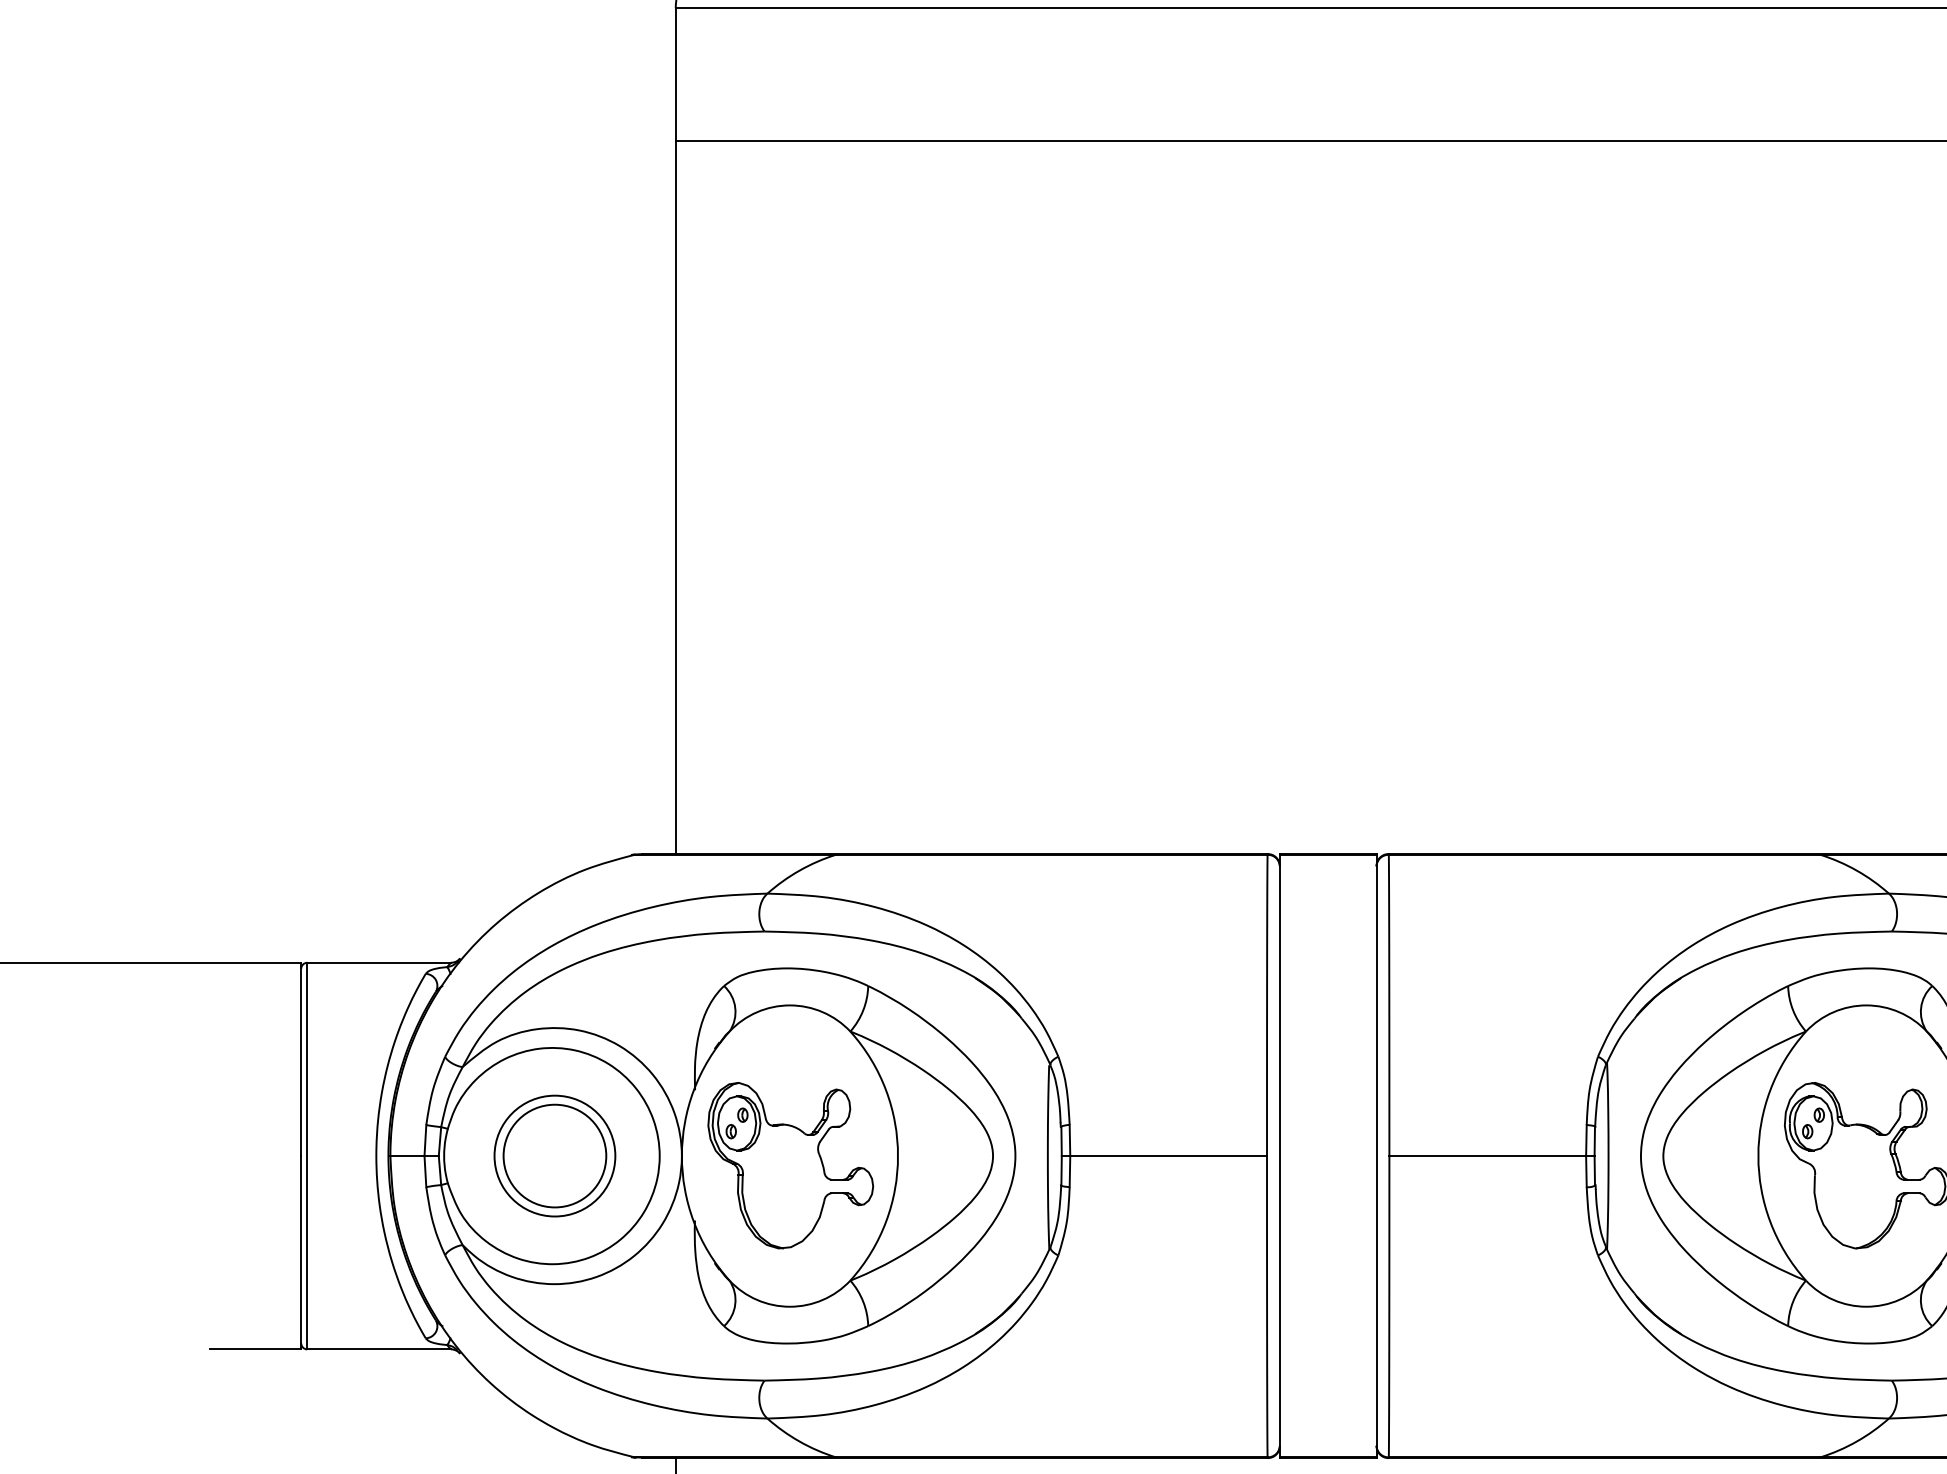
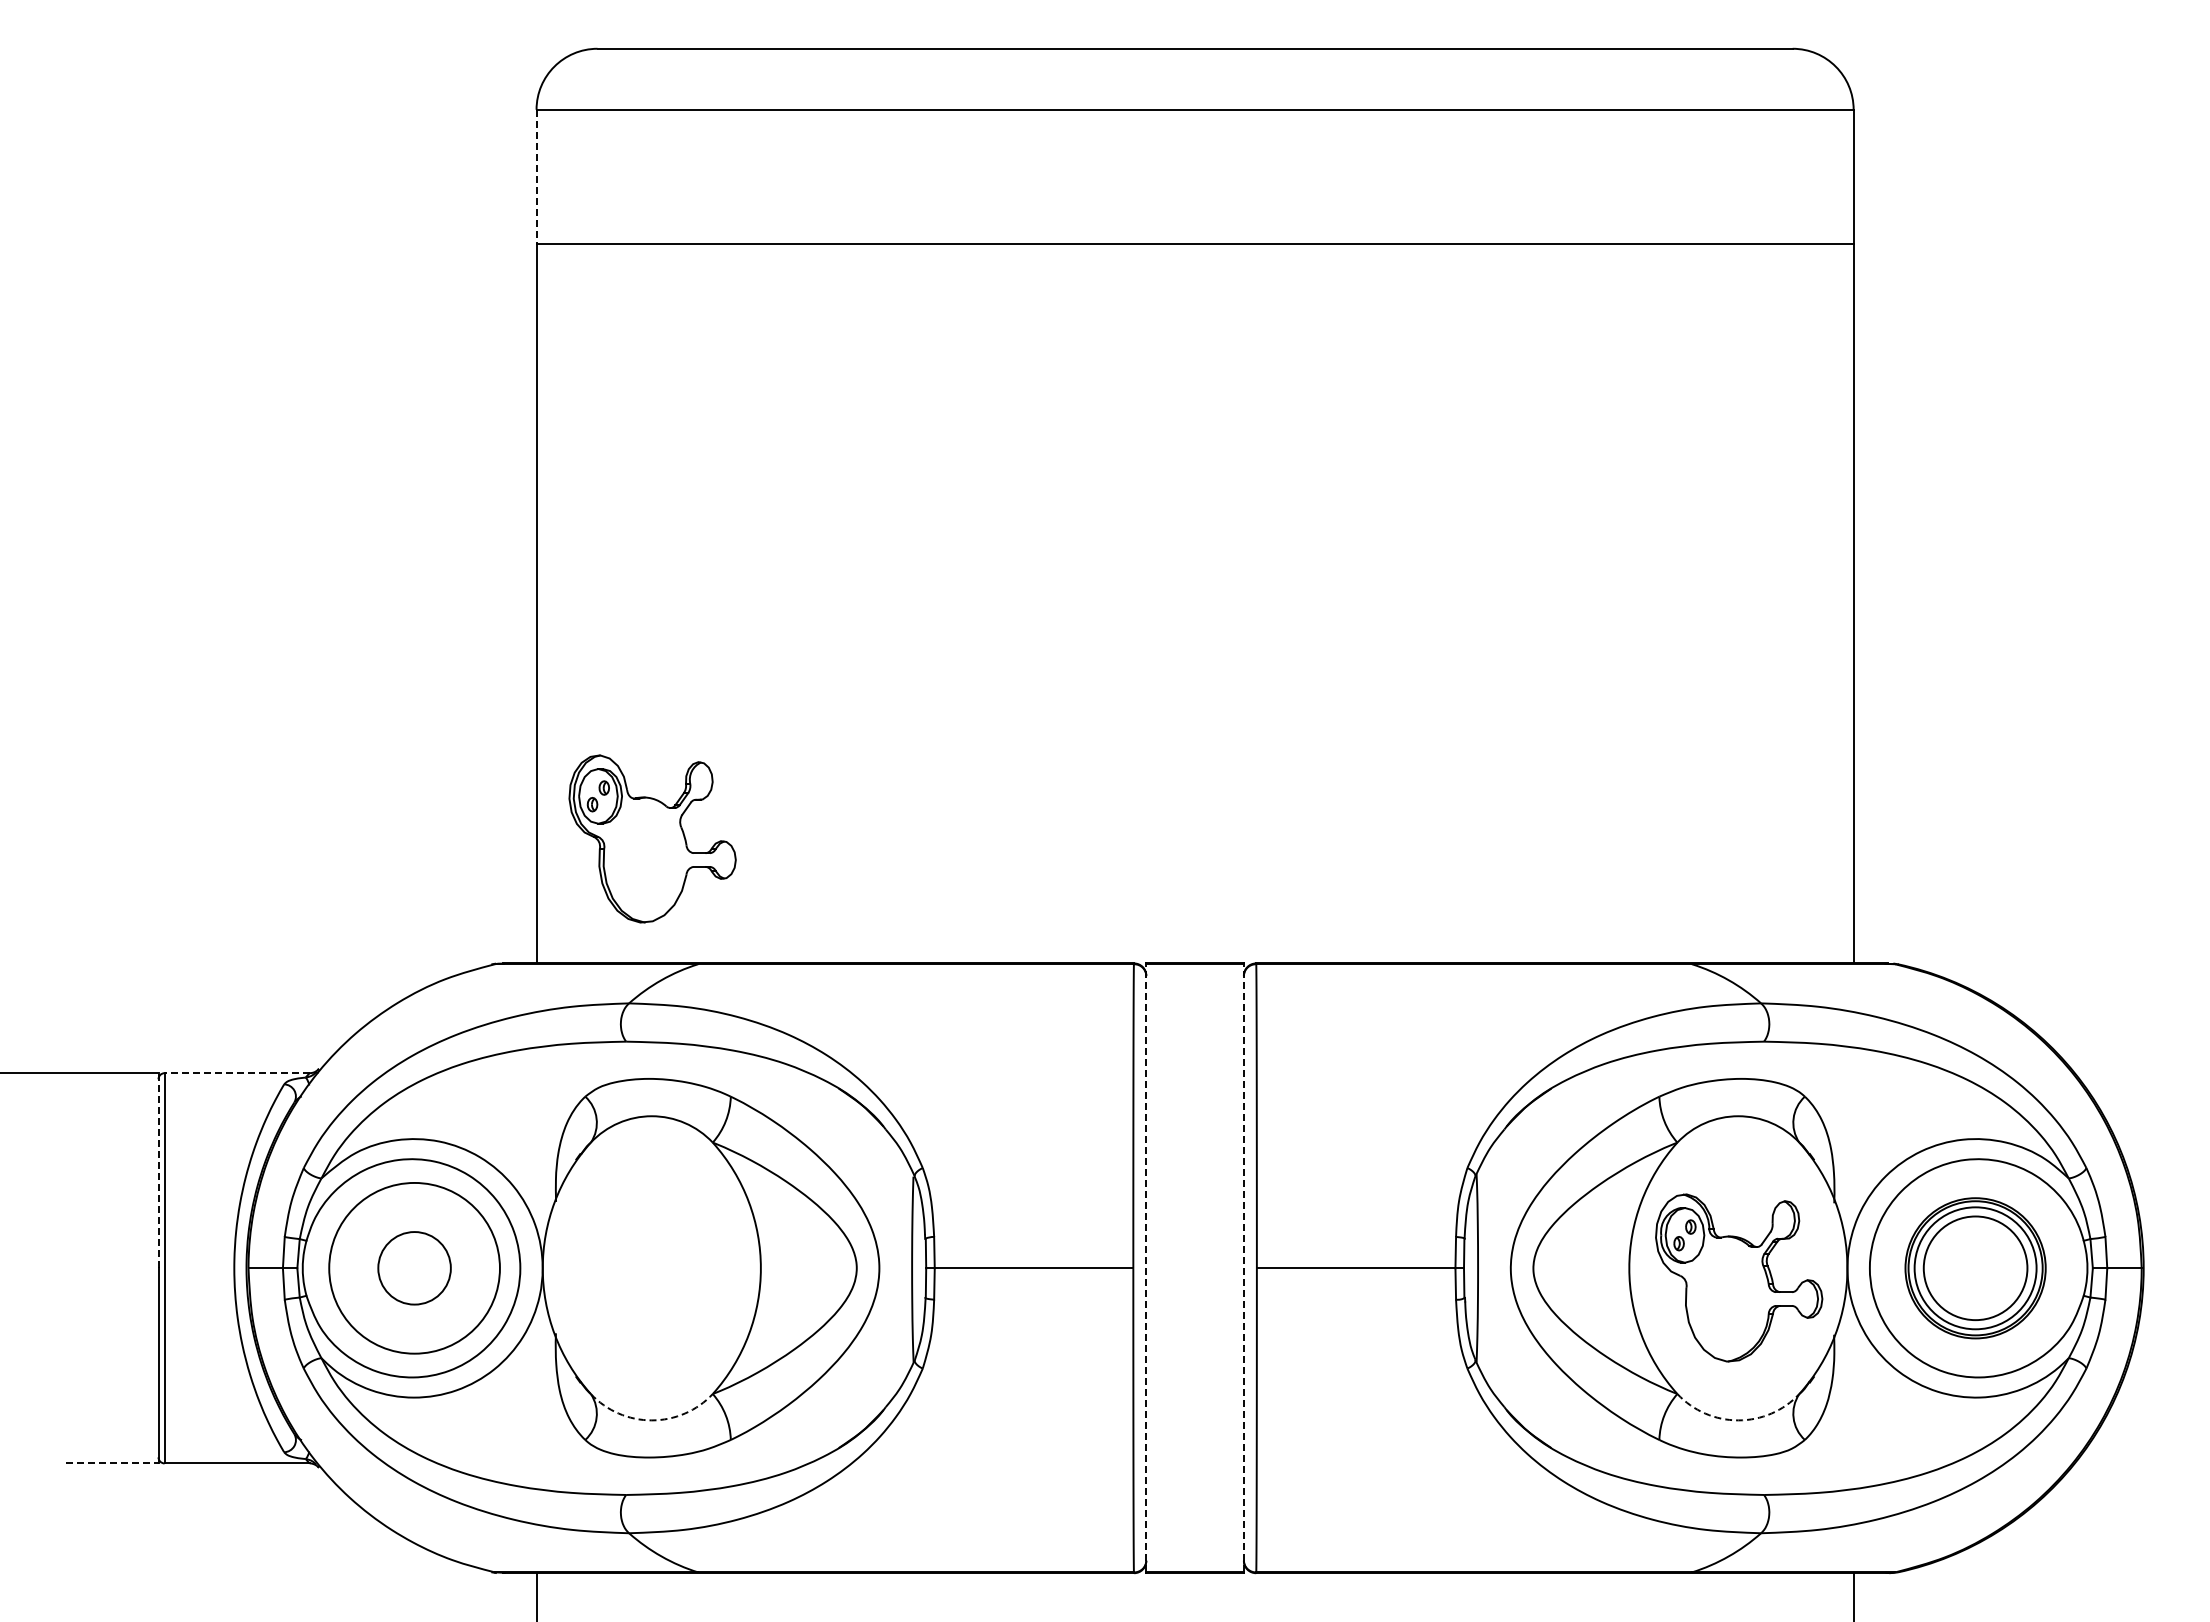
line: (675, 75) -> (536, 177), solid -> dashed
line: (378, 963) -> (236, 1073), solid -> dashed
line: (301, 1059) -> (158, 1170), solid -> dashed
line: (1280, 1155) -> (1146, 1267), solid -> dashed
line: (1376, 1155) -> (1243, 1267), solid -> dashed
circle: (554, 1156) -> (414, 1268), size x0.7
circle: (554, 1156) -> (414, 1268), size x1.4
part: (790, 1165) -> (652, 838), moved
arc: (789, 1306) -> (651, 1420), solid -> dashed
arc: (1866, 1306) -> (1738, 1420), solid -> dashed
line: (255, 1349) -> (112, 1463), solid -> dashed

